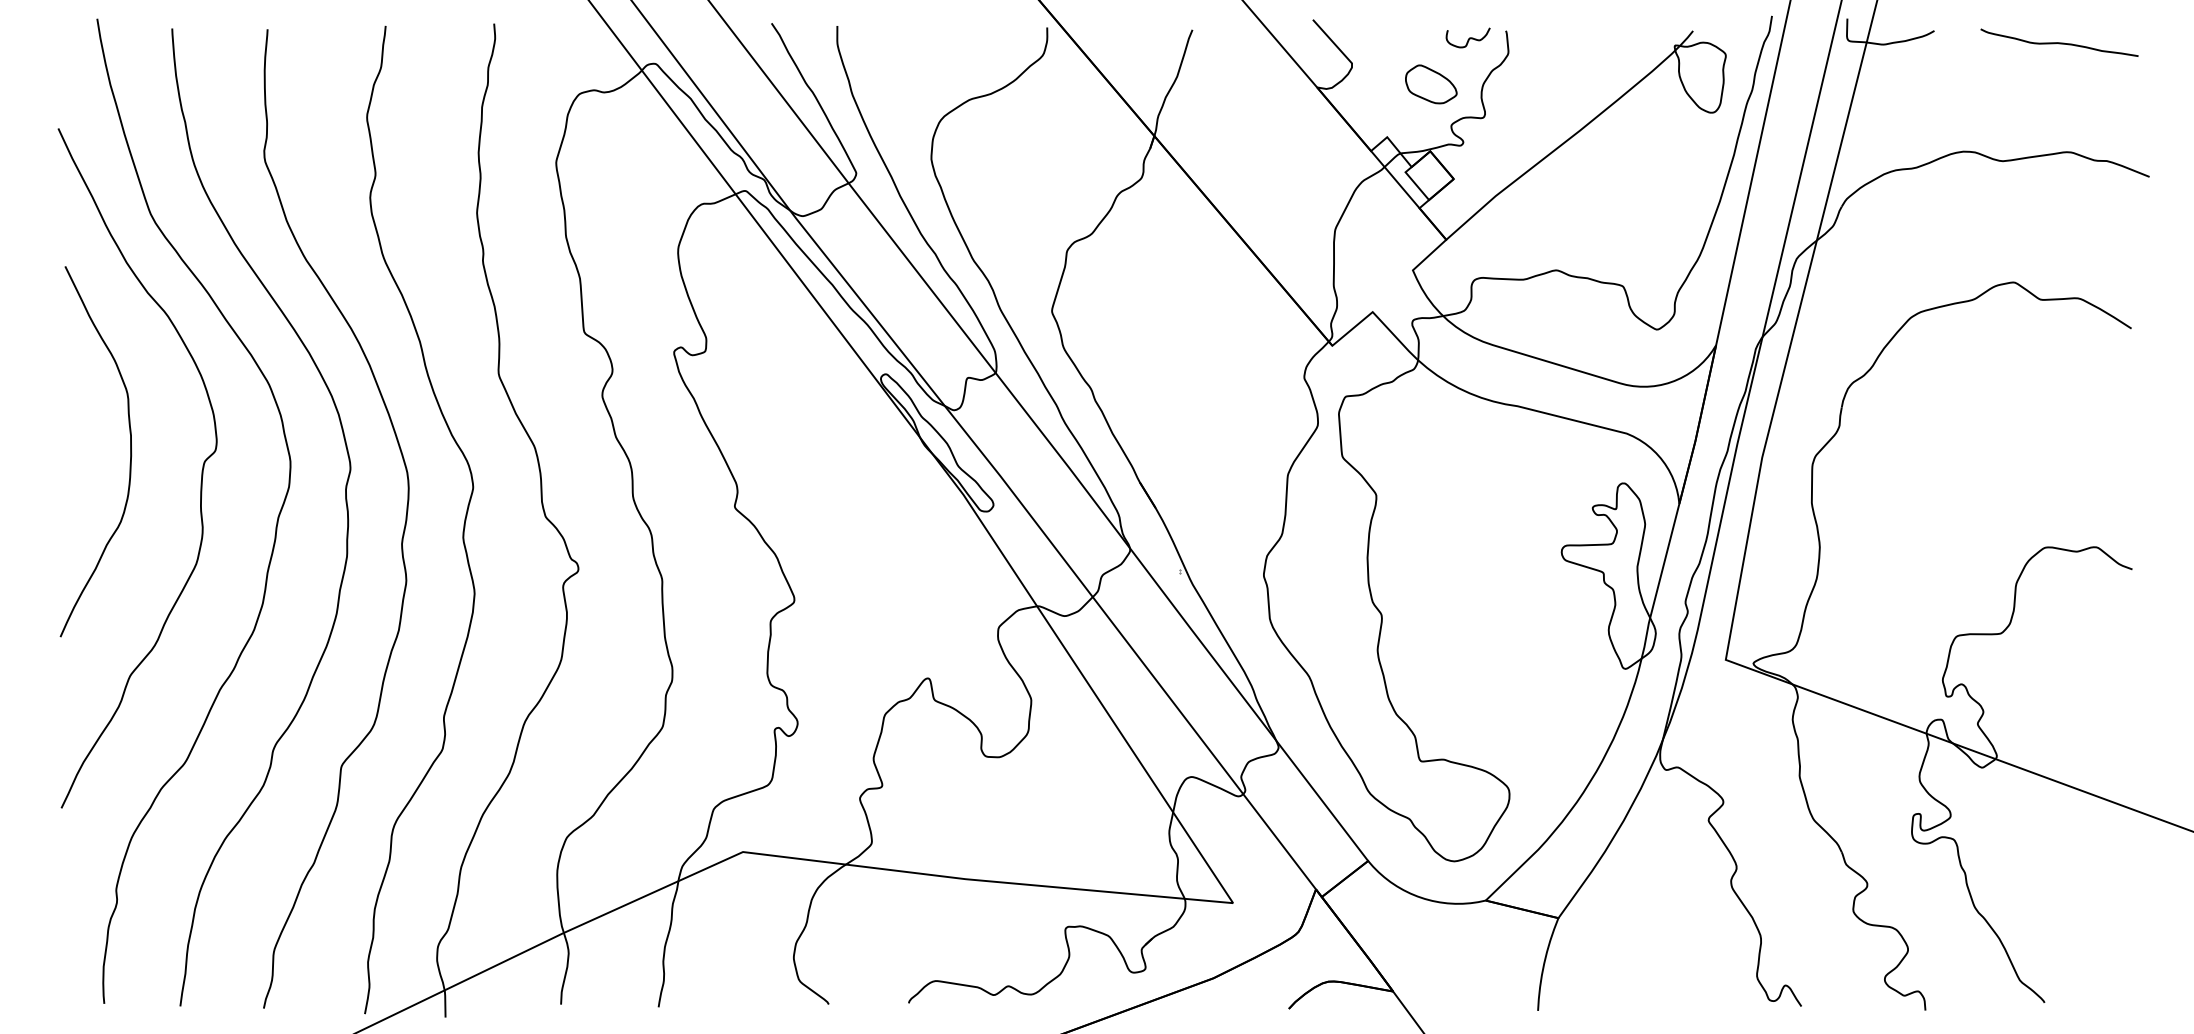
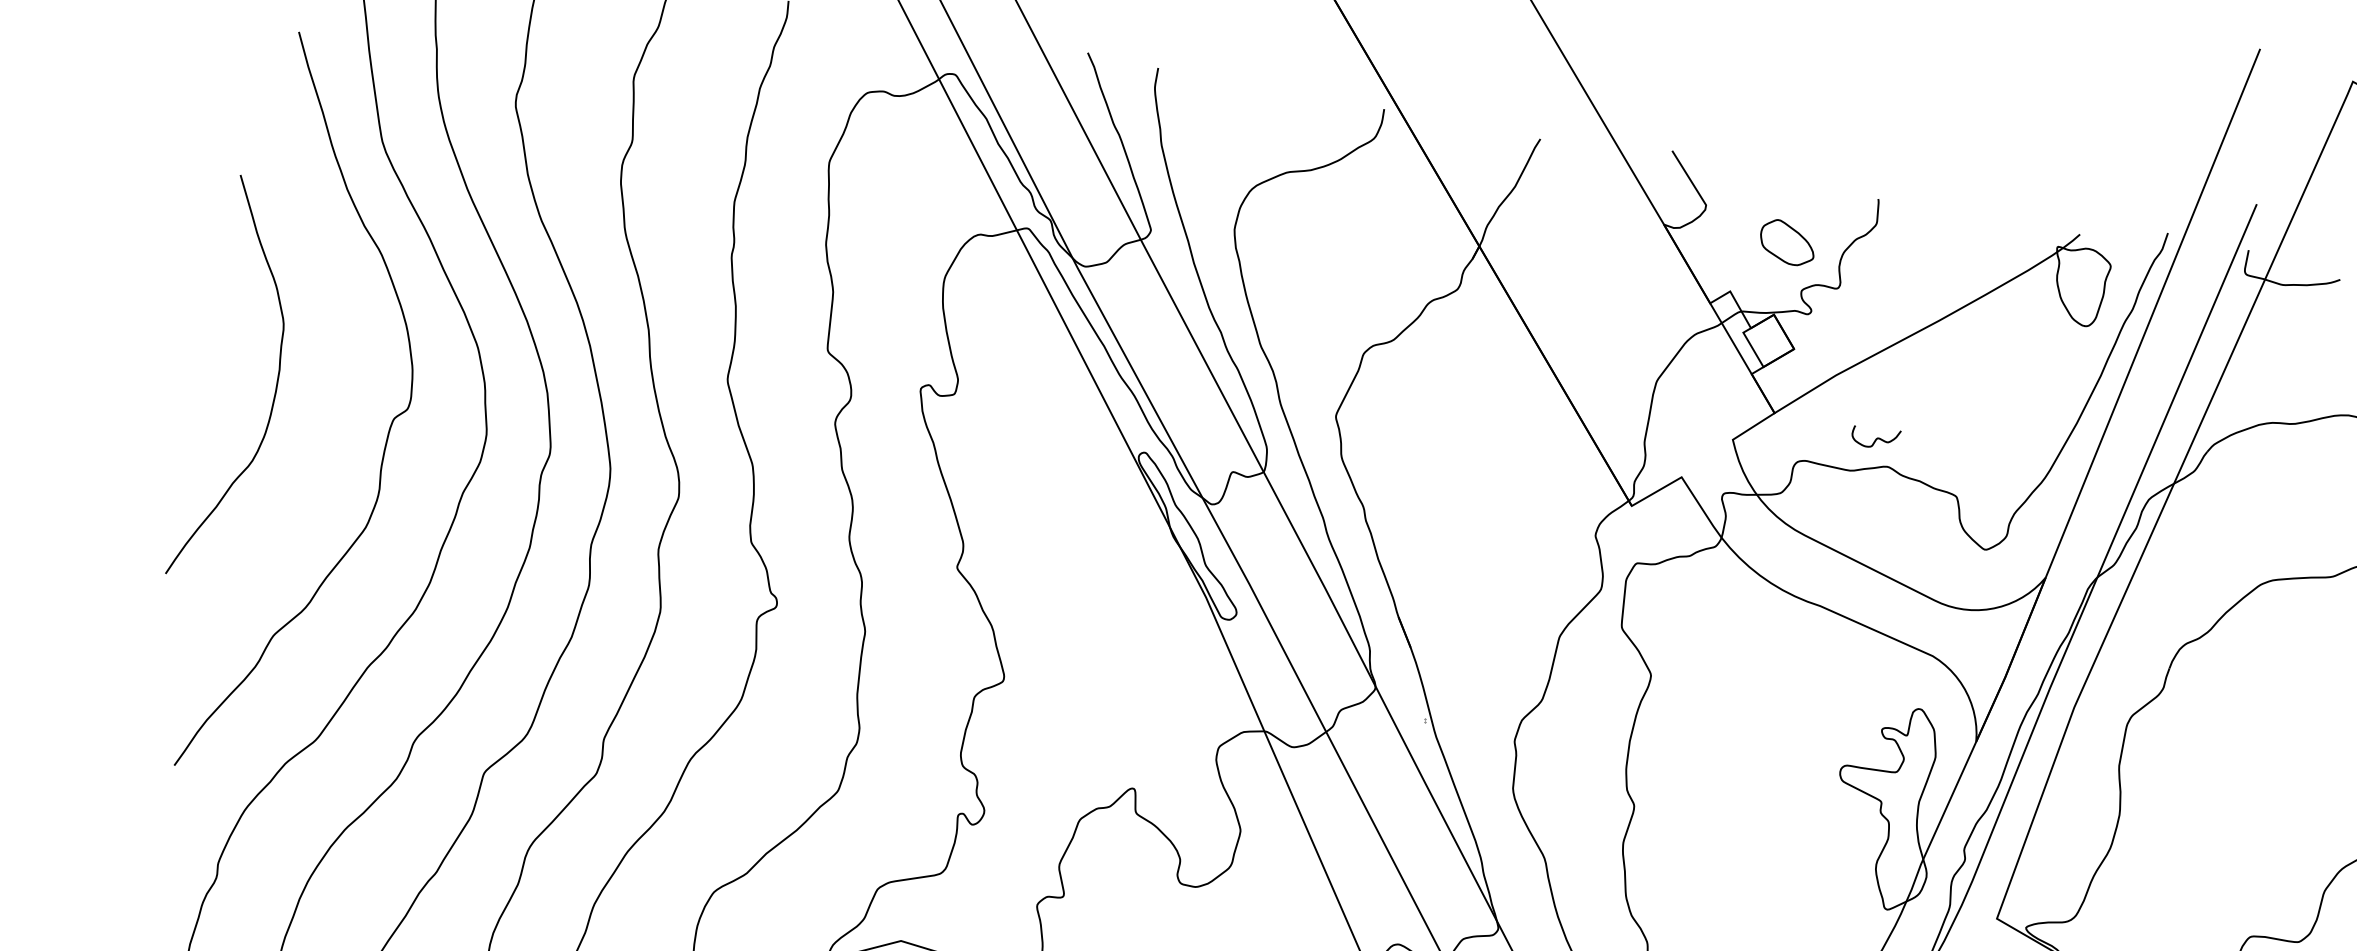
curve: (1468, 38) -> (1876, 438), moved
curve: (130, 451) -> (276, 386), moved

